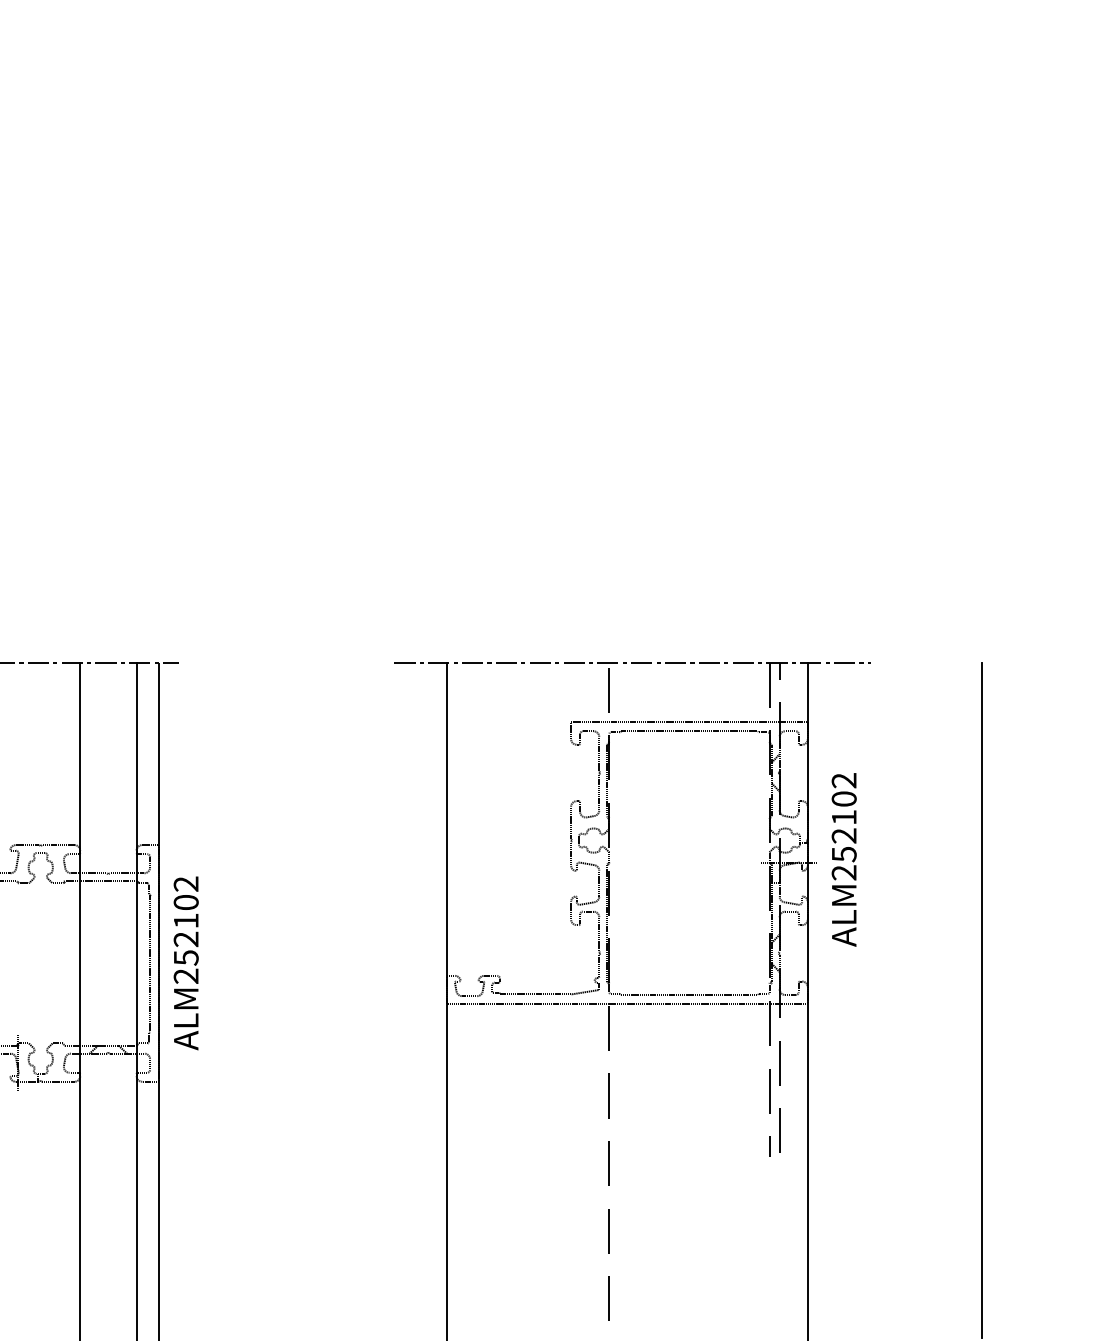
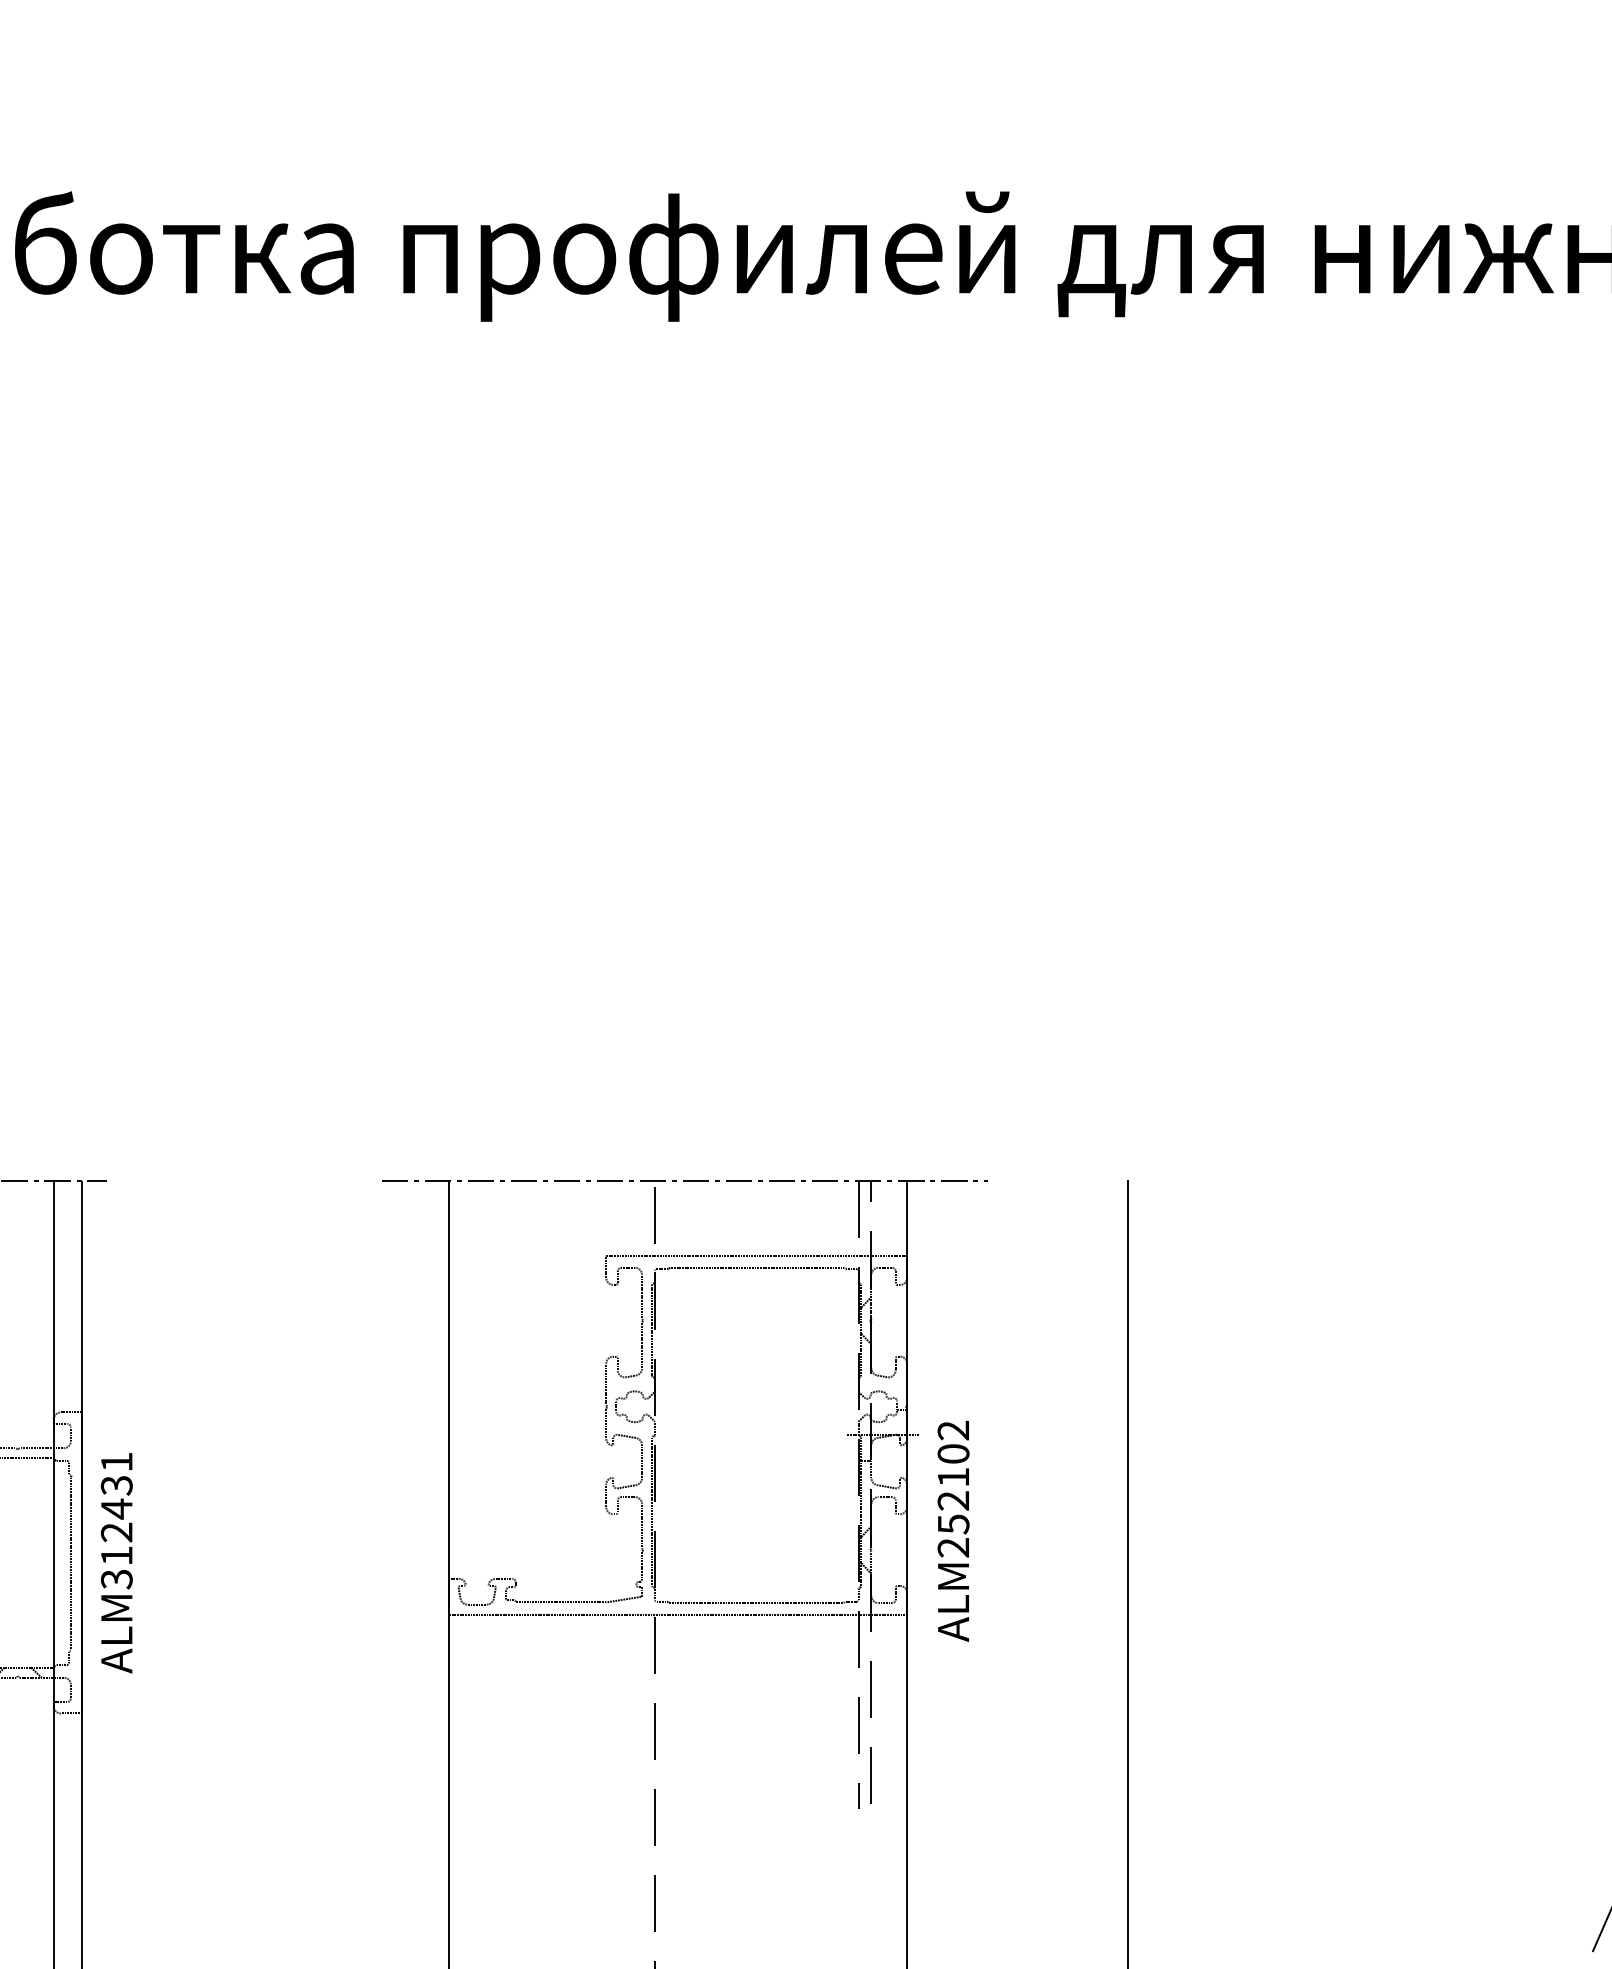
text: (844, 860) -> (953, 1531), moved
text: (185, 930) -> (116, 1520), ALM252102 -> ALM312431

